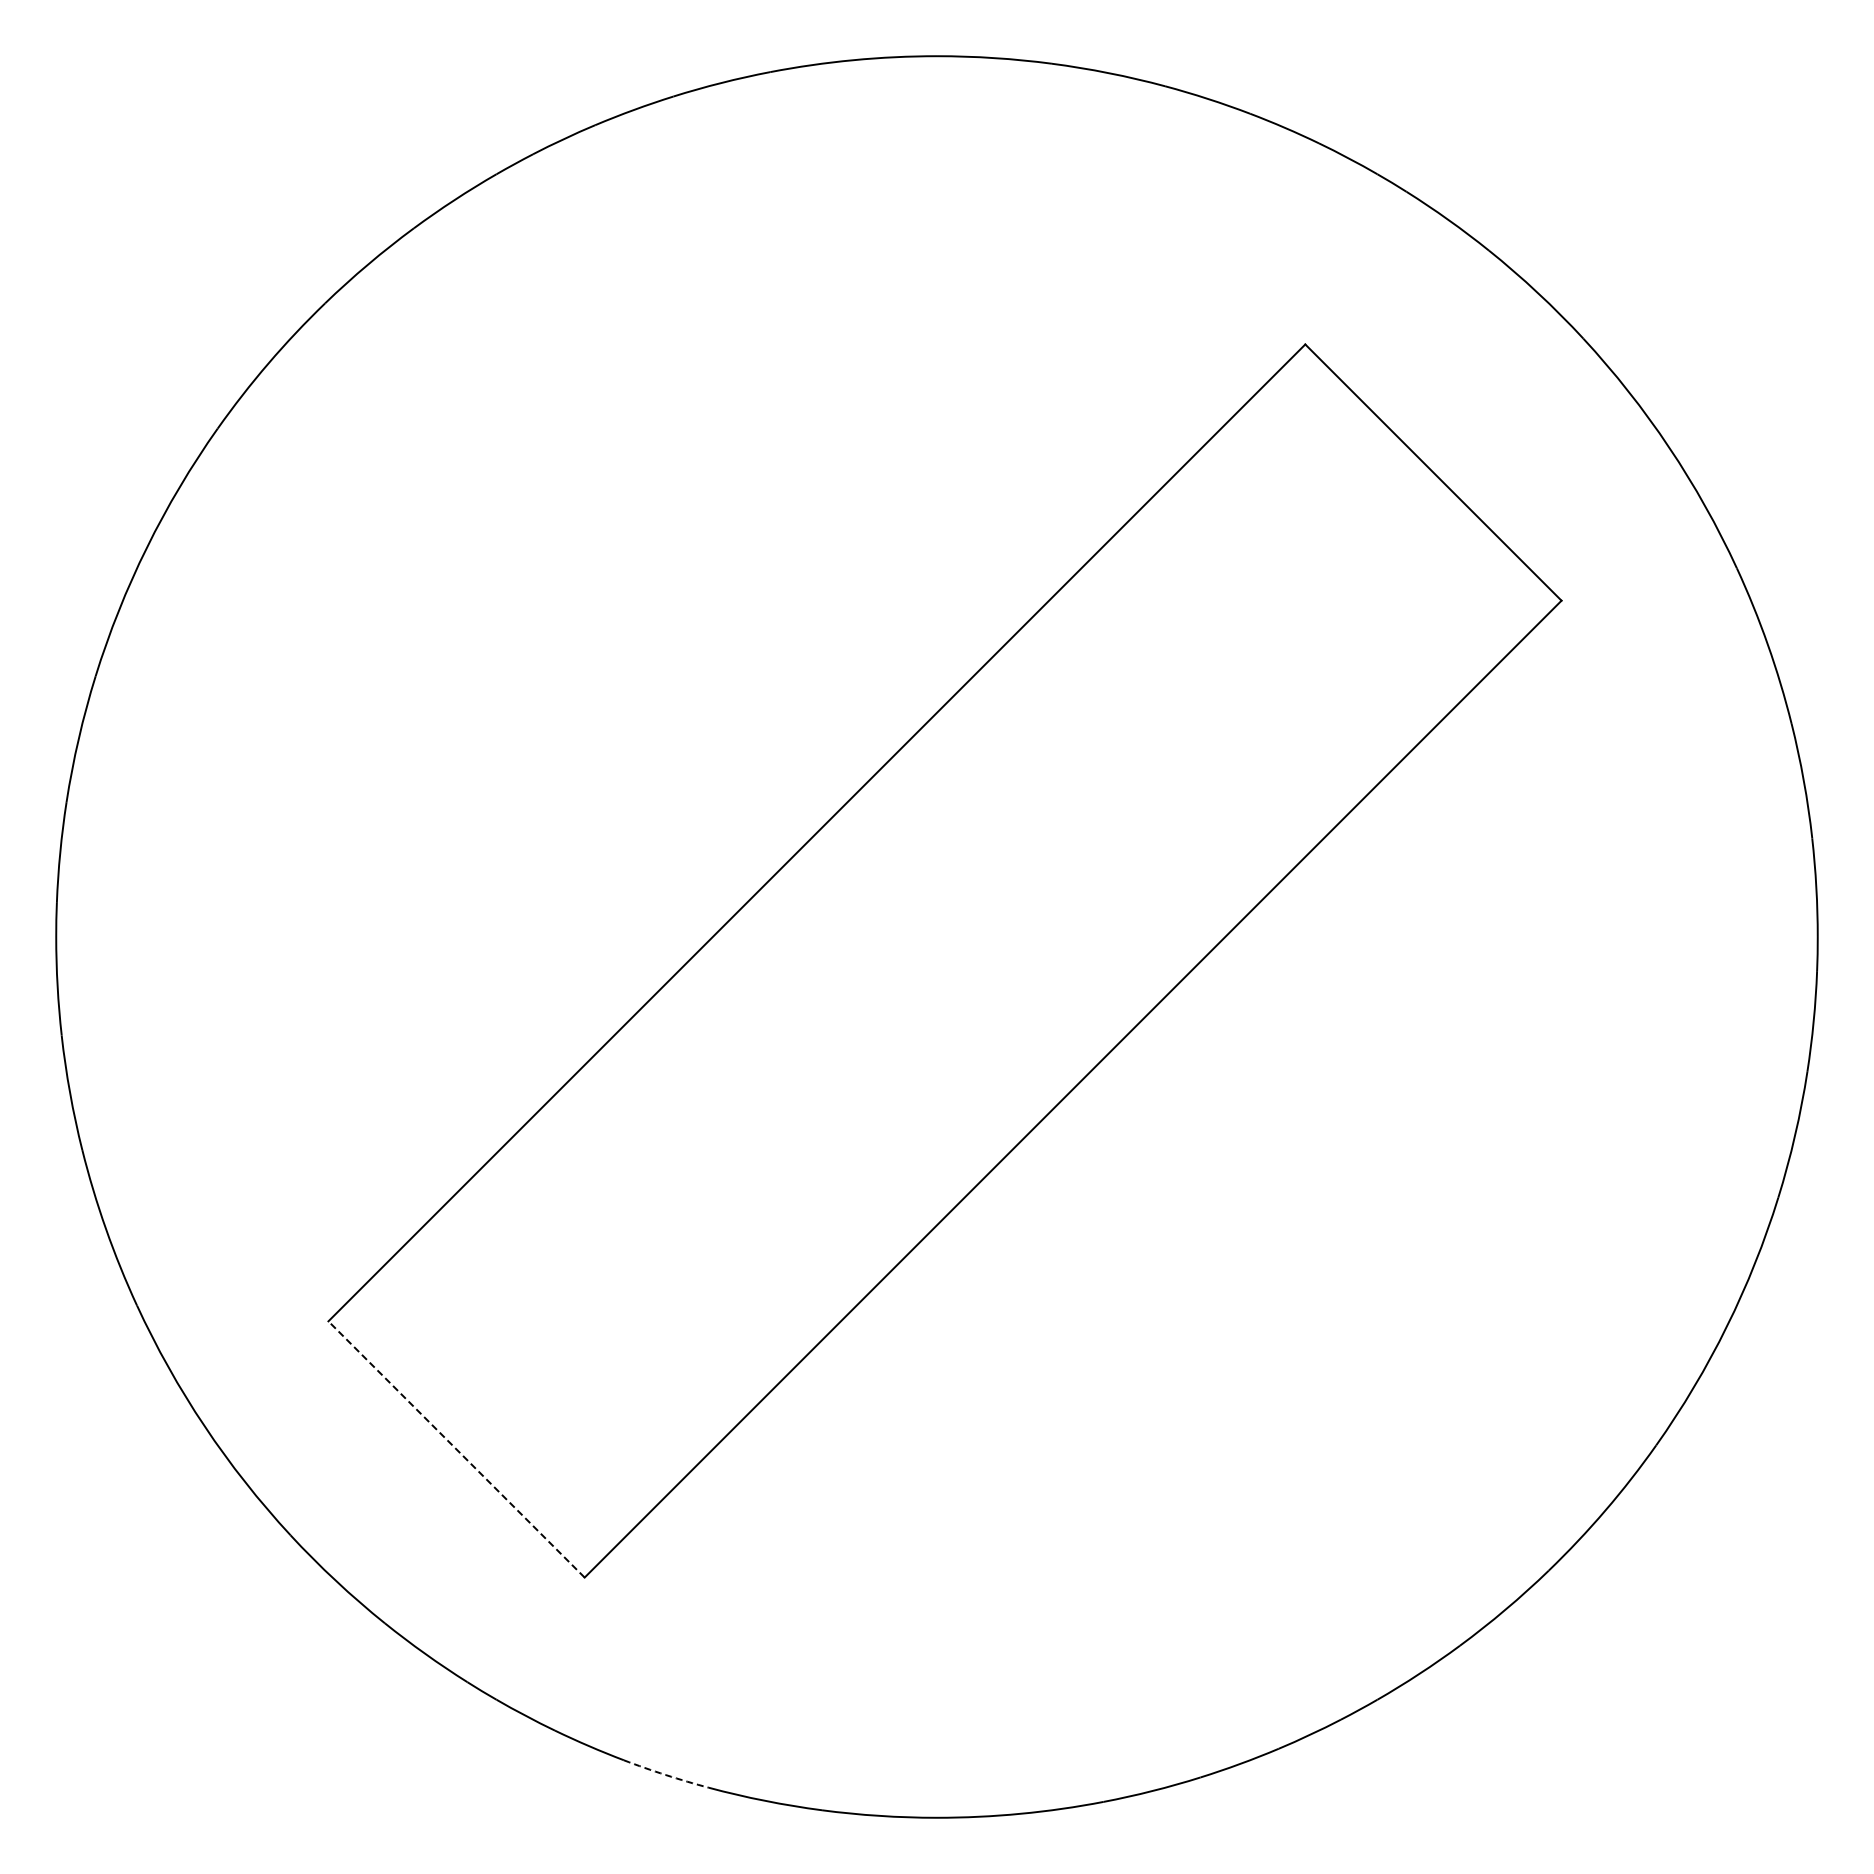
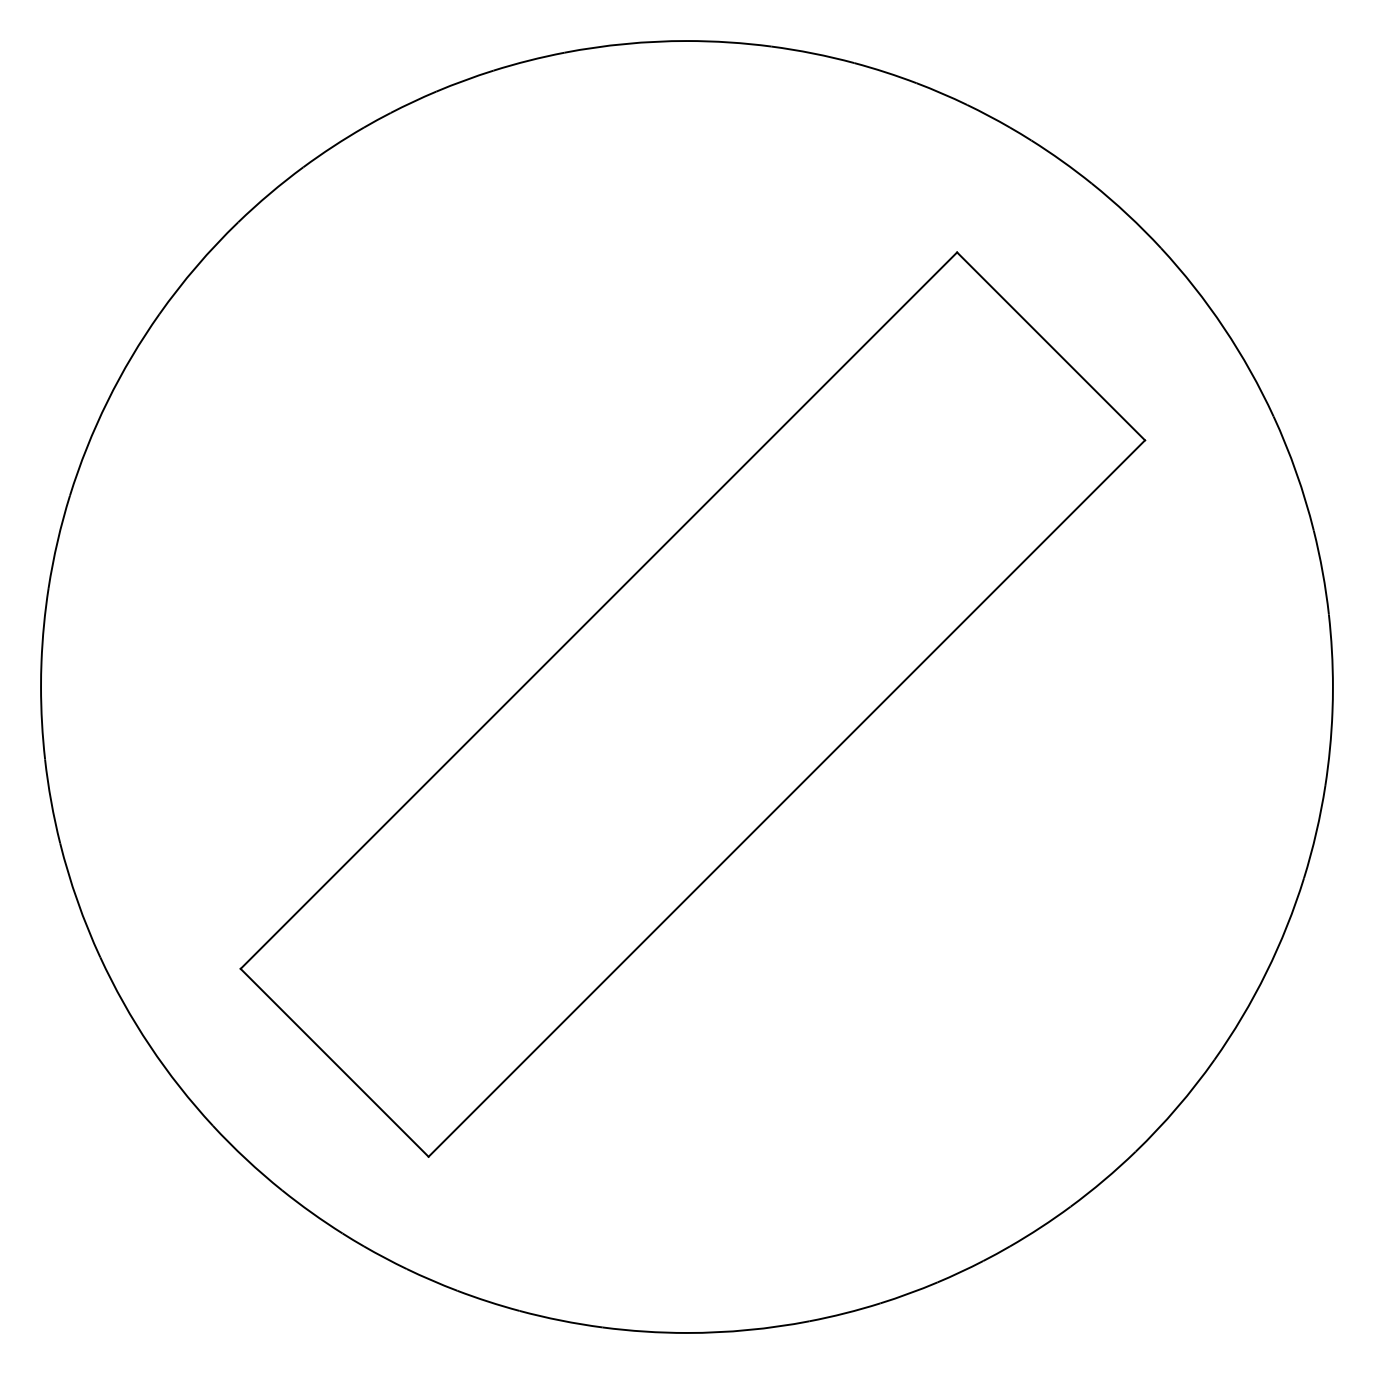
line: (456, 1449) -> (334, 1062), dashed -> solid
arc: (665, 1775) -> (487, 1301), dashed -> solid

